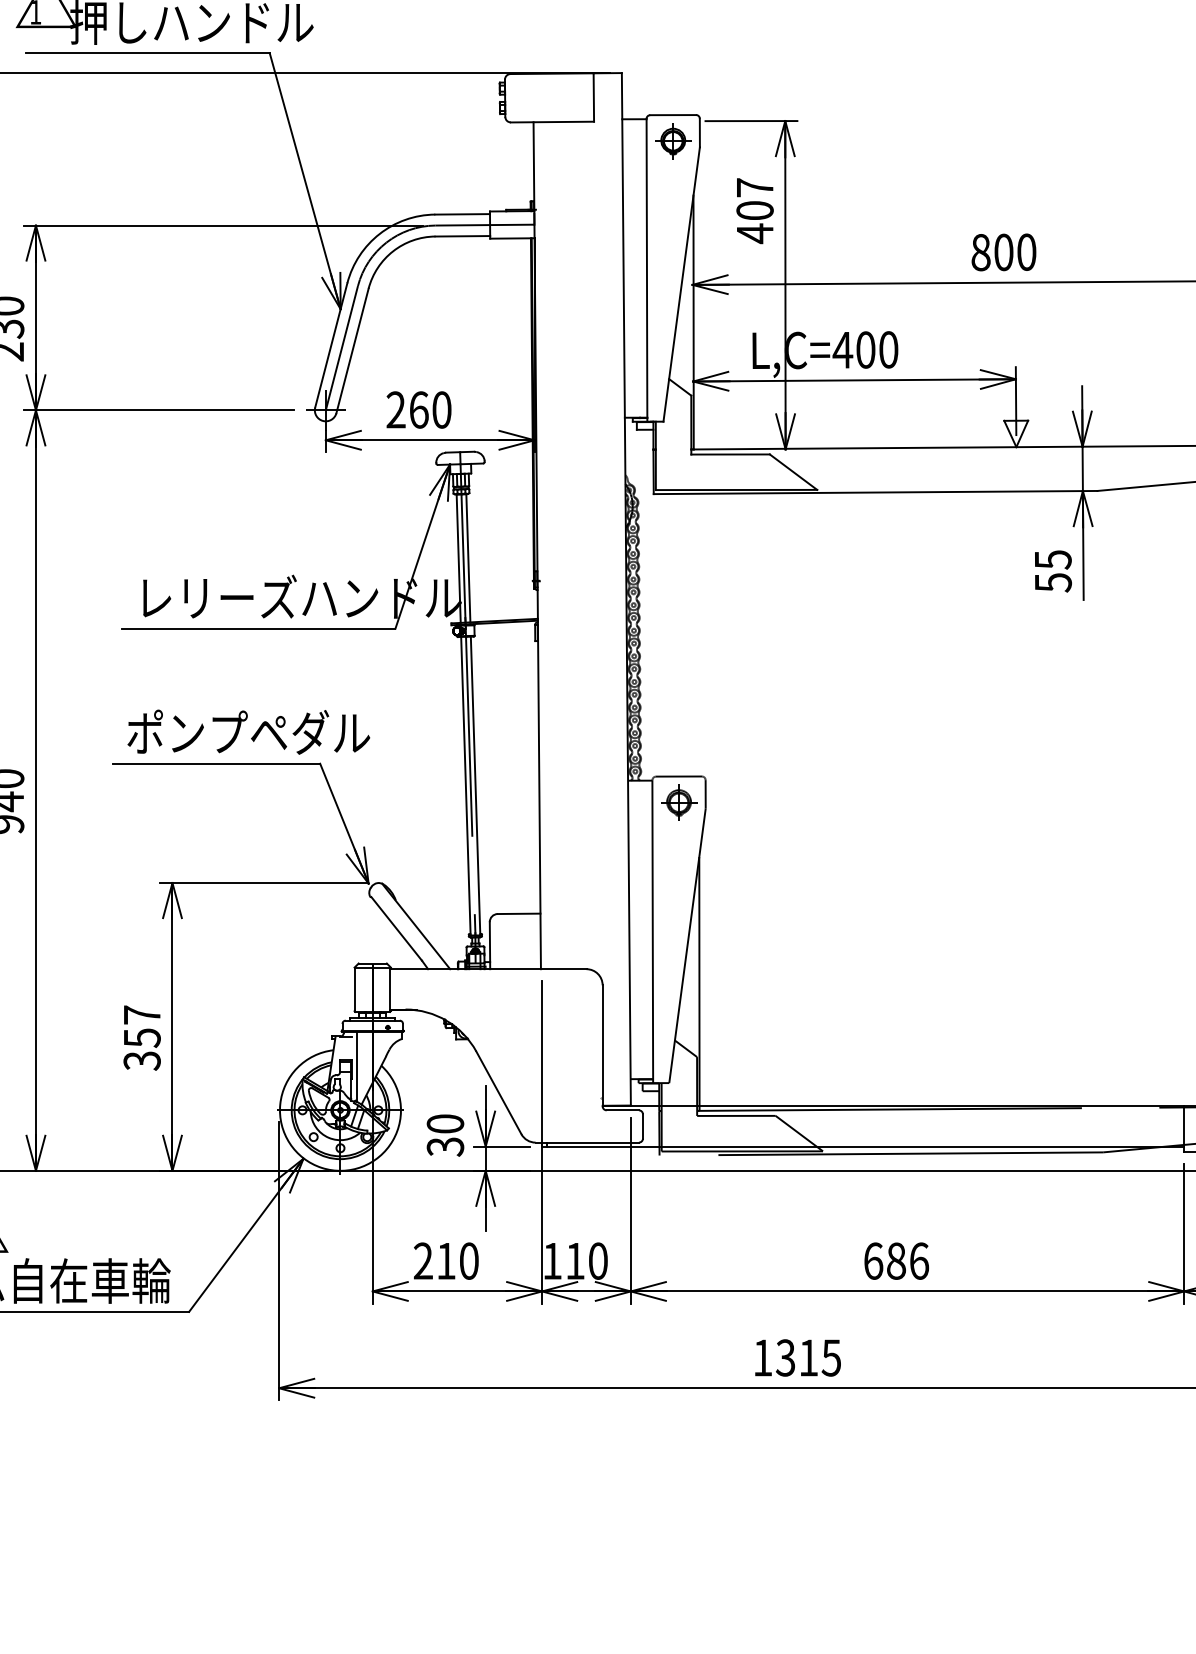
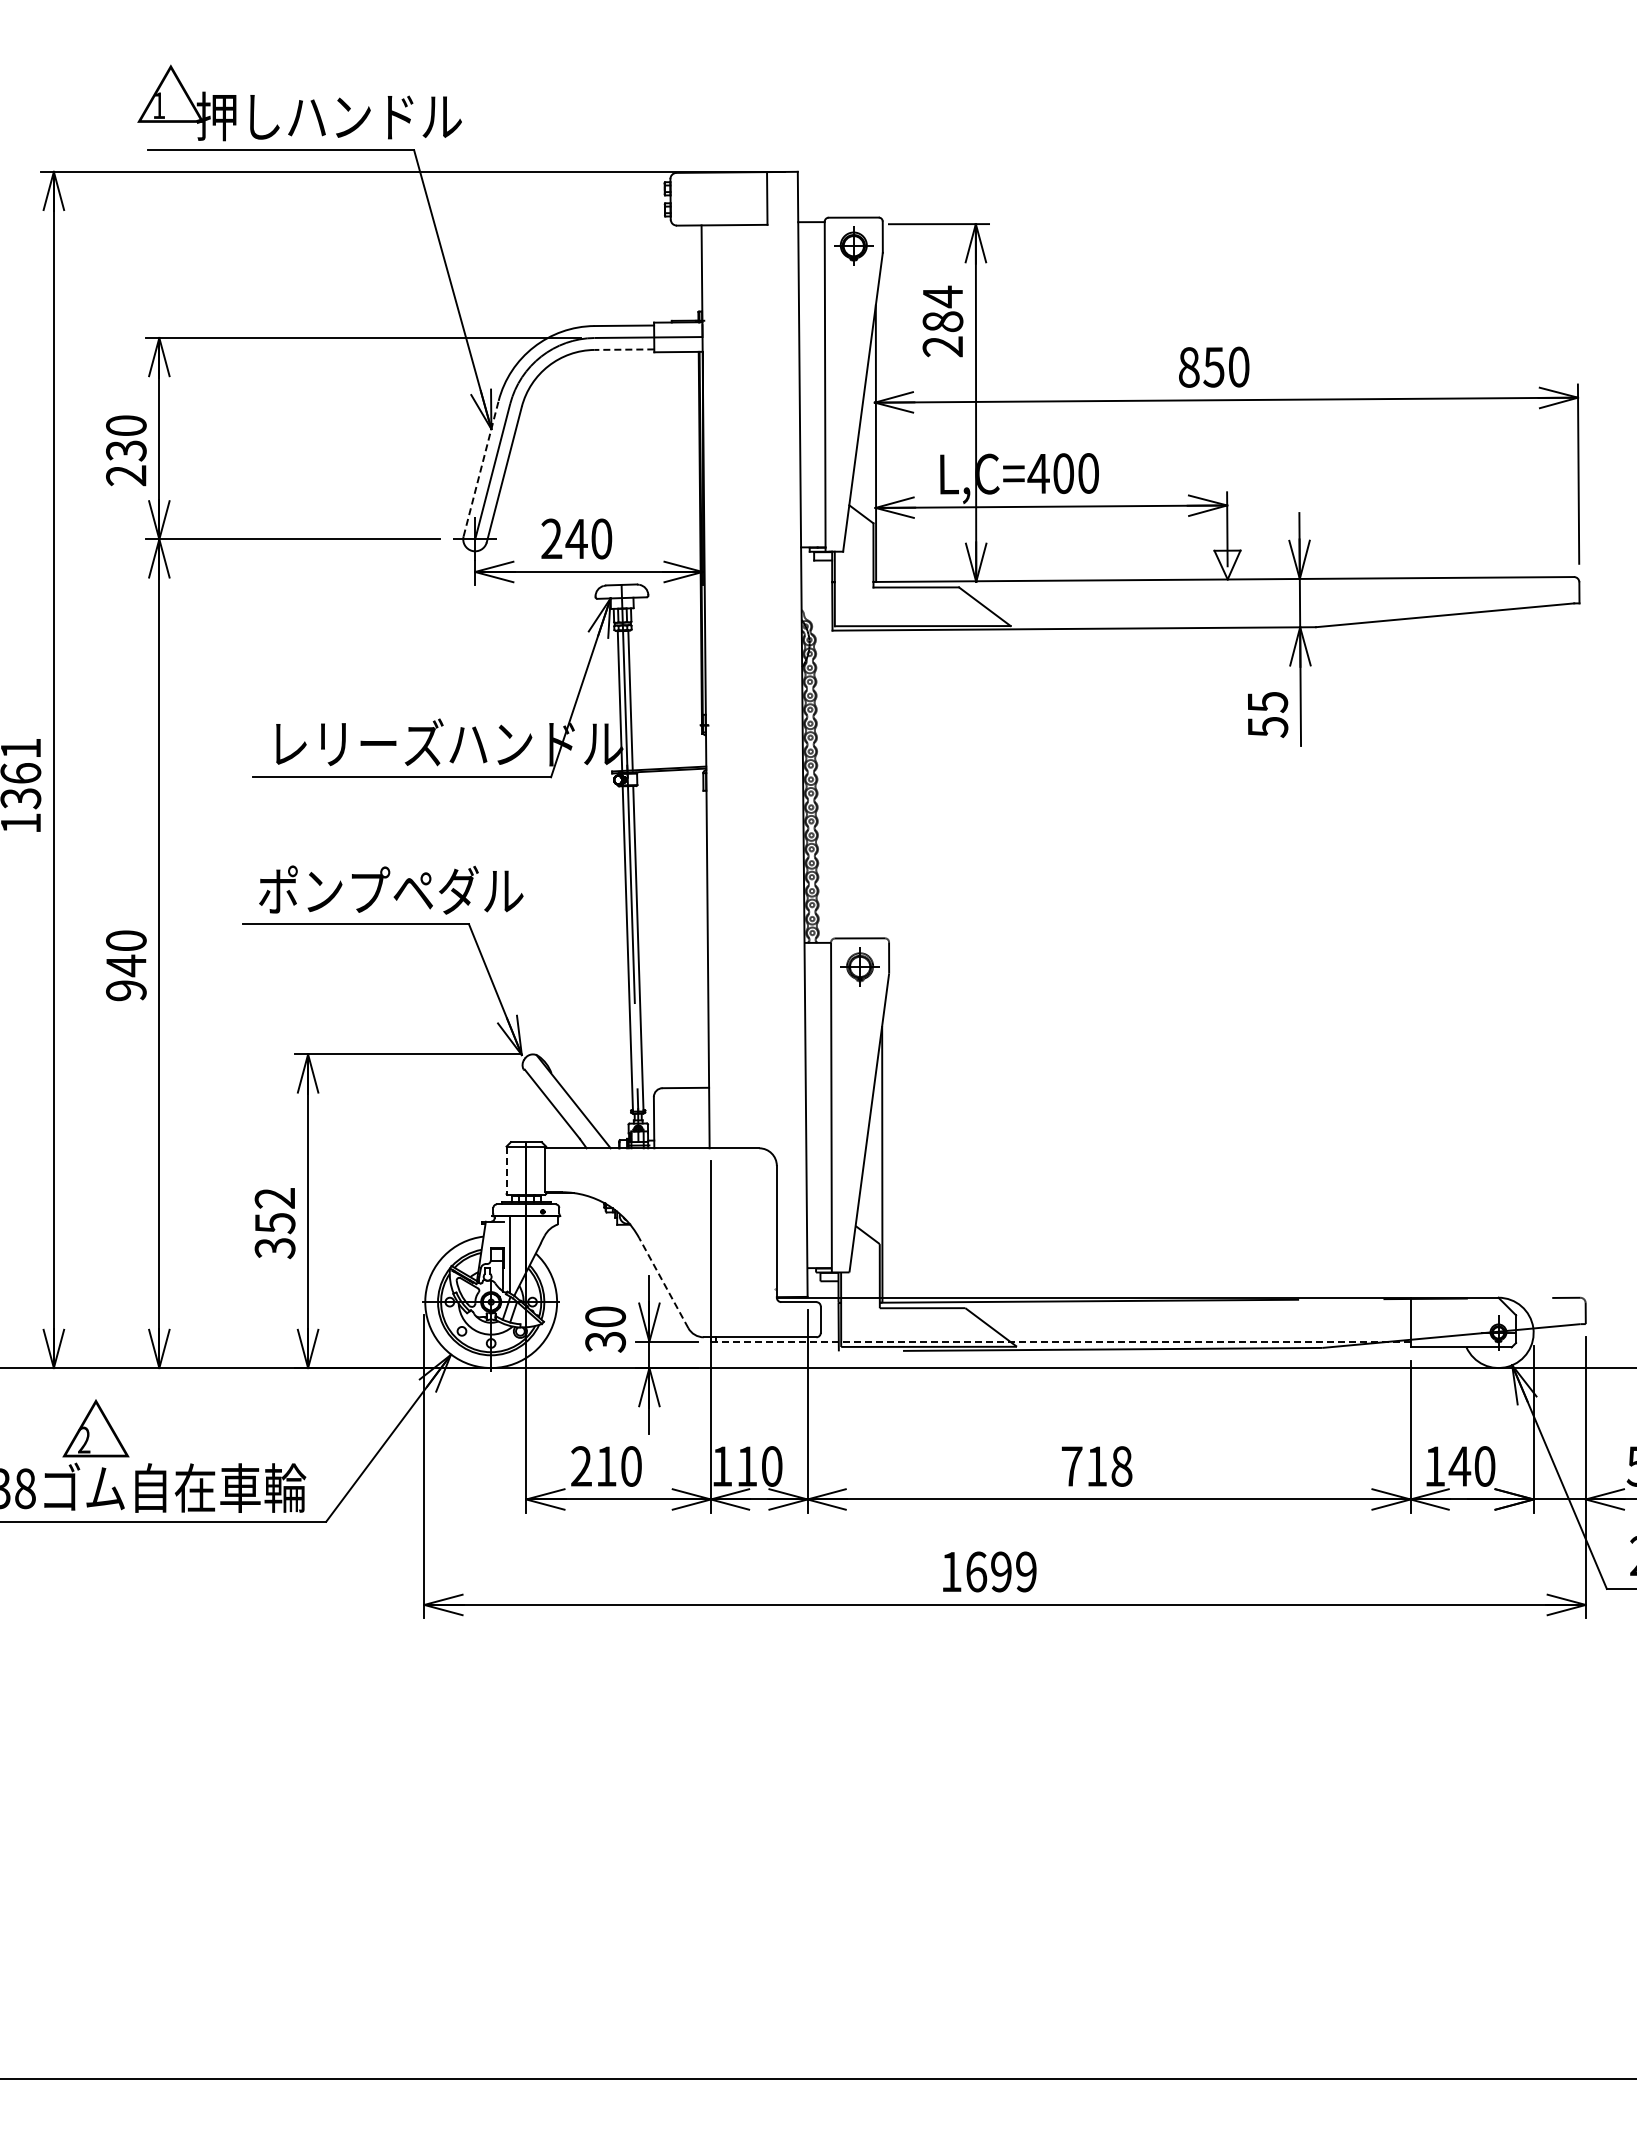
text: (754, 210) -> (942, 321), 407 -> 284
line: (462, 236) -> (624, 349), solid -> dashed
text: (1003, 251) -> (1213, 366), 800 -> 850
line: (331, 345) -> (481, 468), solid -> dashed
text: (418, 409) -> (576, 538), 260 -> 240
line: (354, 989) -> (506, 1170), solid -> dashed
text: (141, 1015) -> (274, 1198), 357 -> 352
line: (498, 1092) -> (663, 1282), solid -> dashed
line: (862, 1146) -> (1060, 1341), solid -> dashed
text: (895, 1261) -> (1096, 1466), 686 -> 718
text: (807, 1357) -> (1000, 1571), 1315 -> 1699

